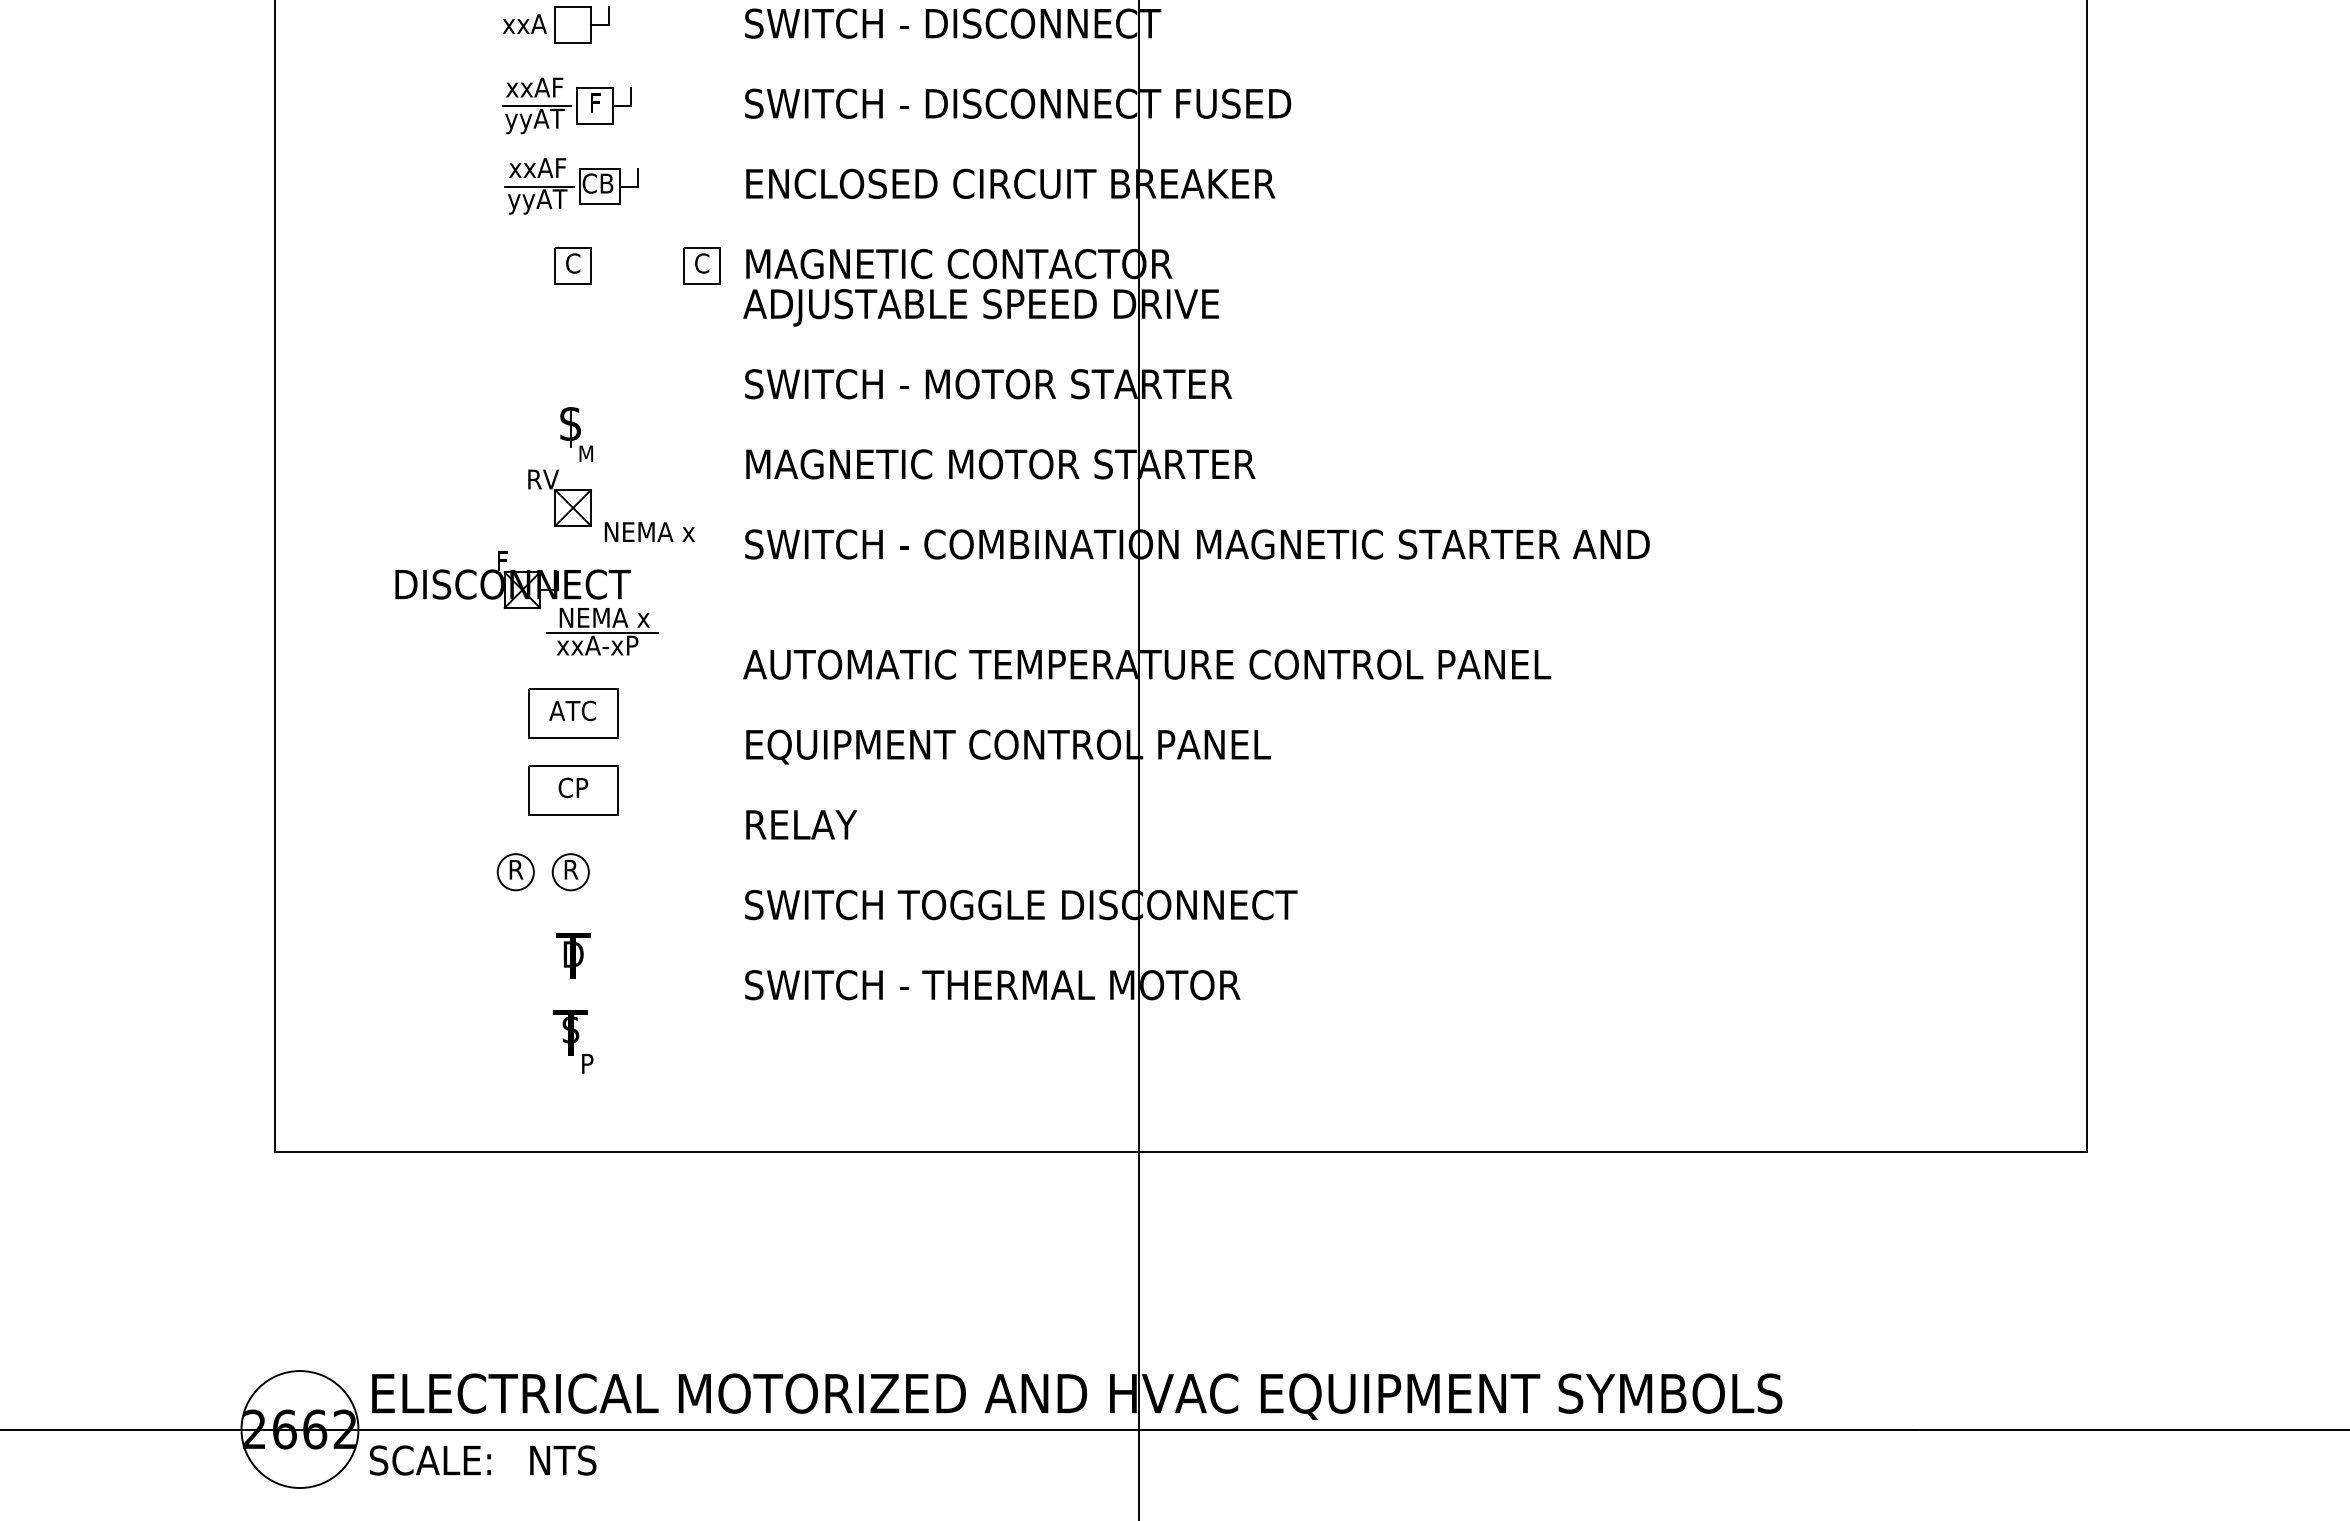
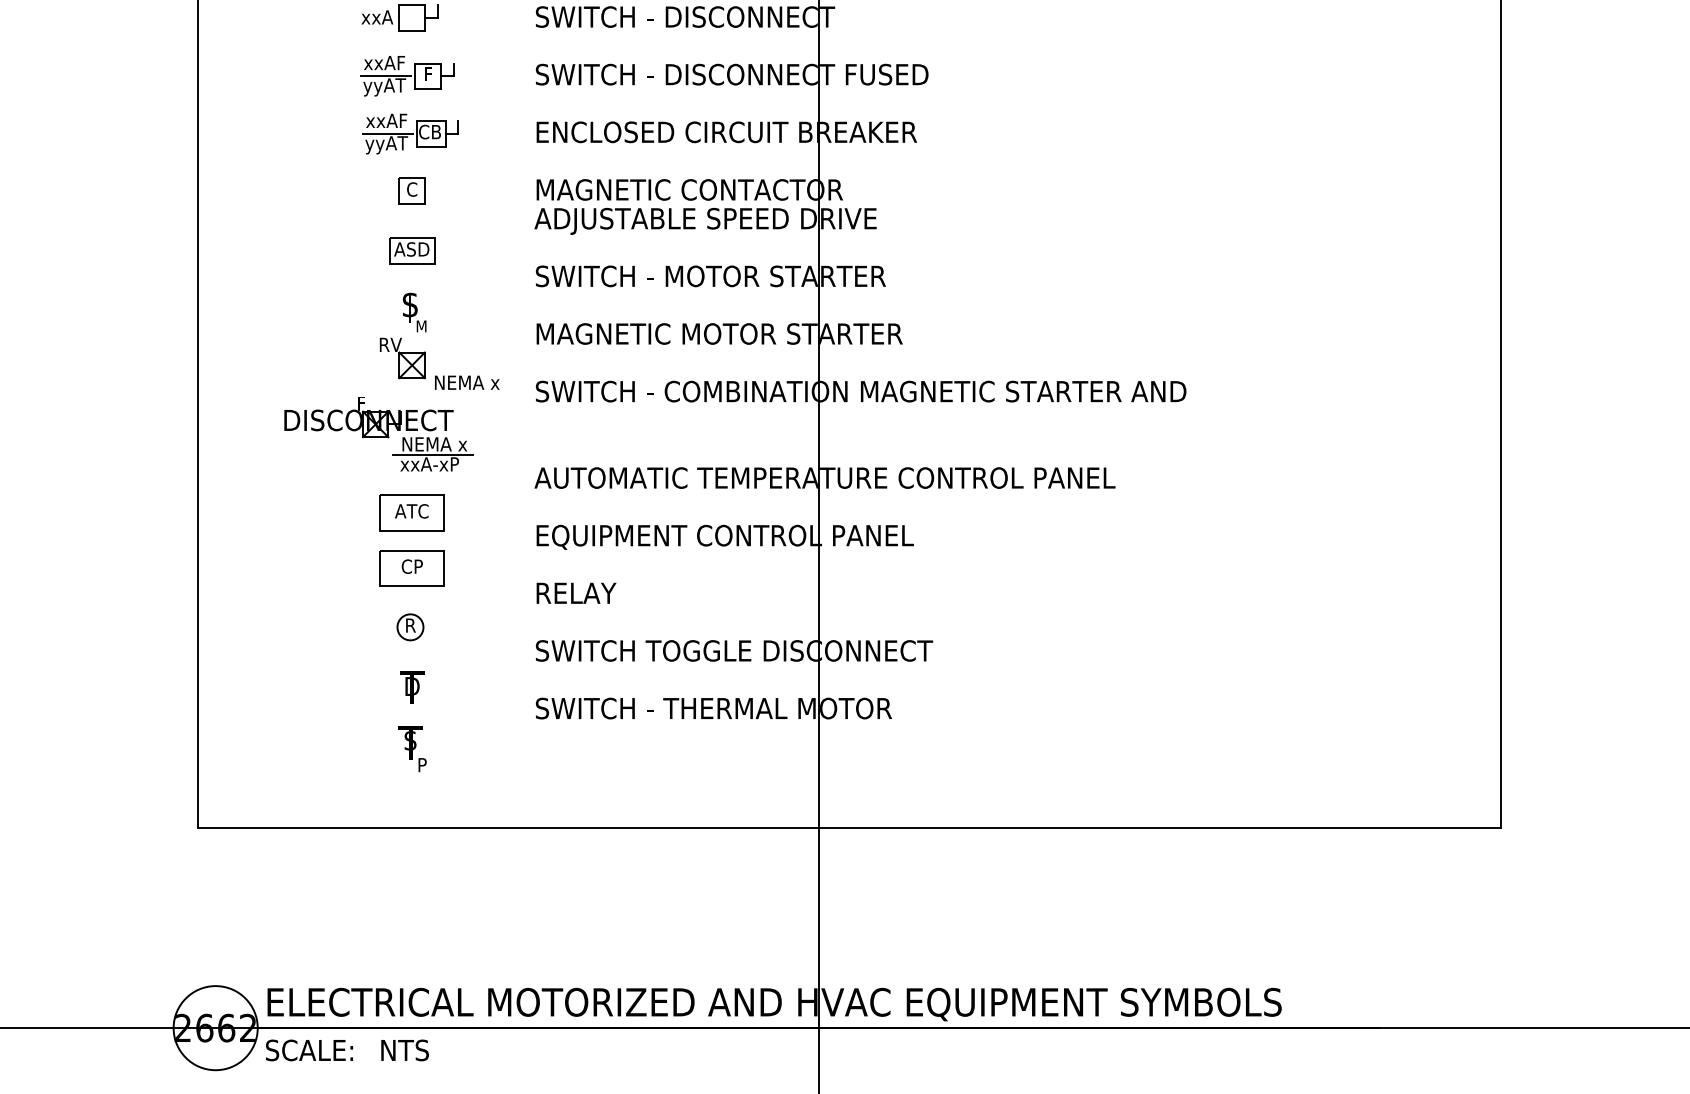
part: (701, 265) -> (504, 190), removed
part: (572, 348) -> (411, 250), added
part: (515, 872) -> (370, 627), removed

